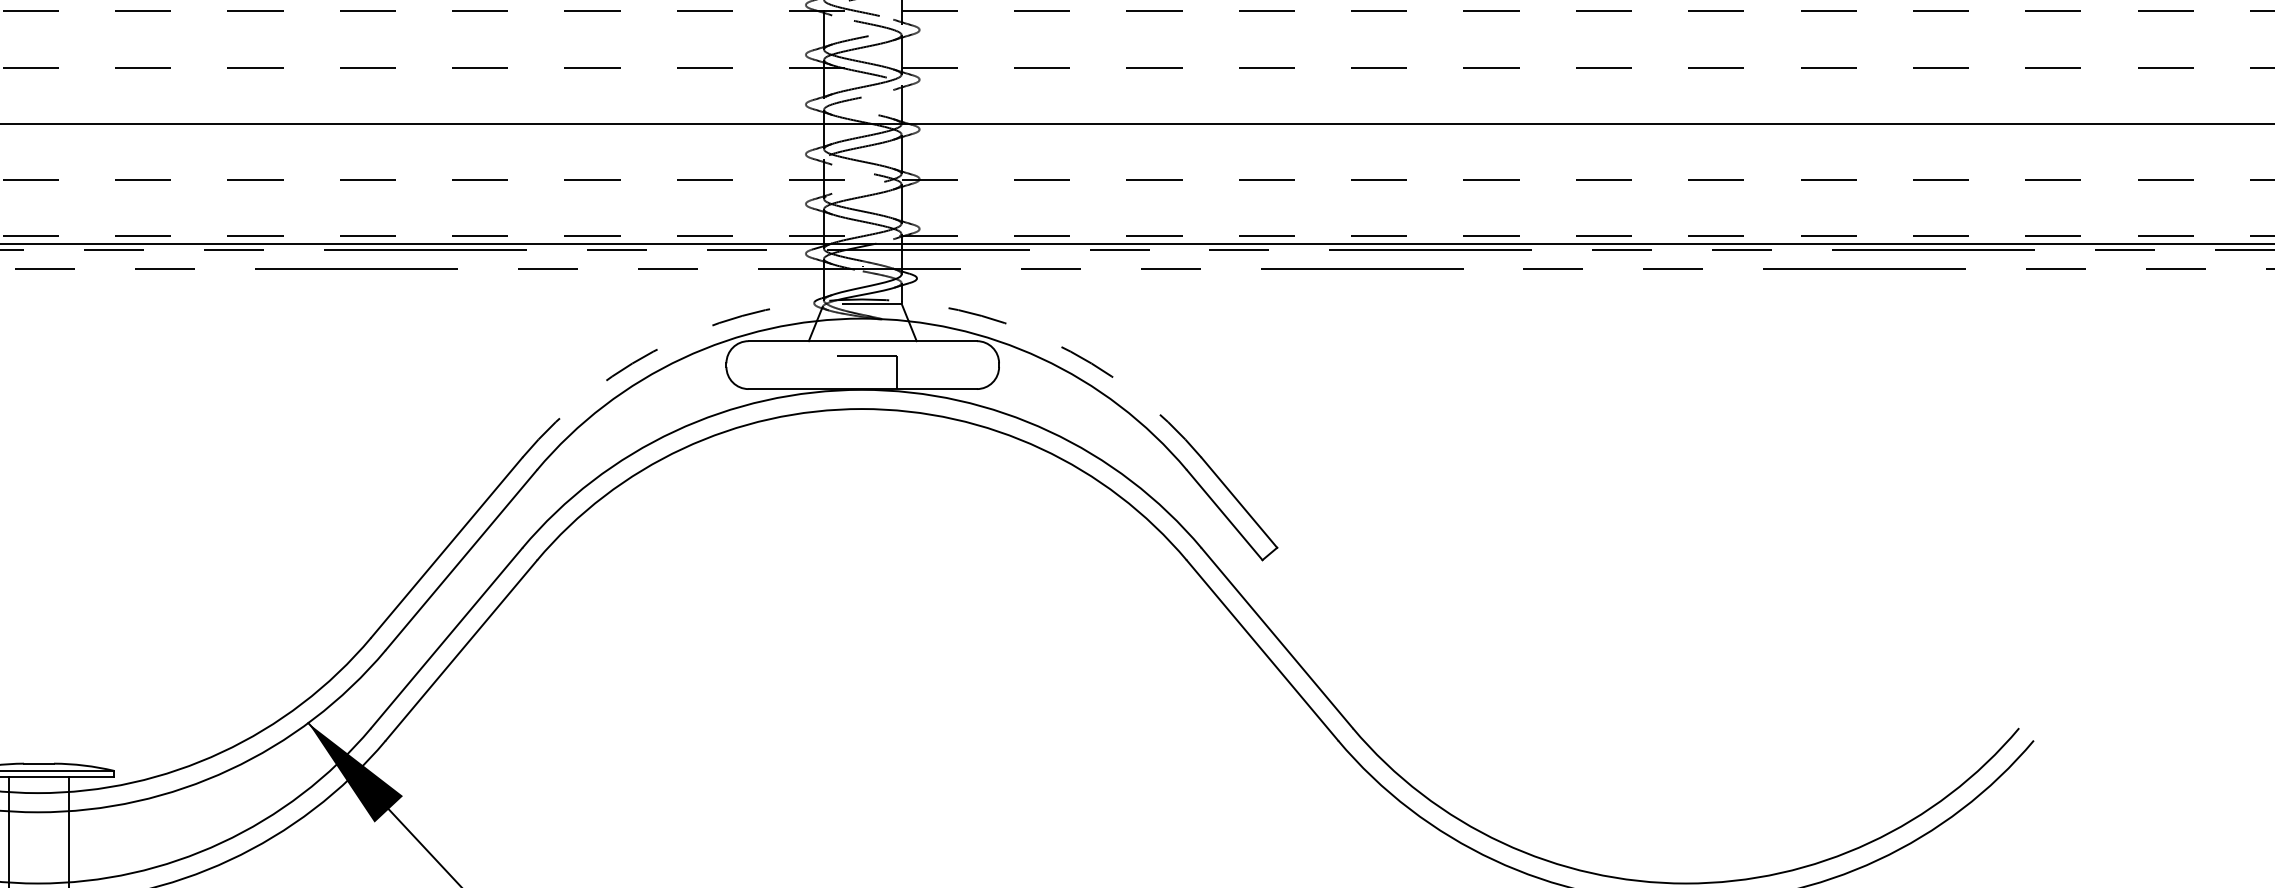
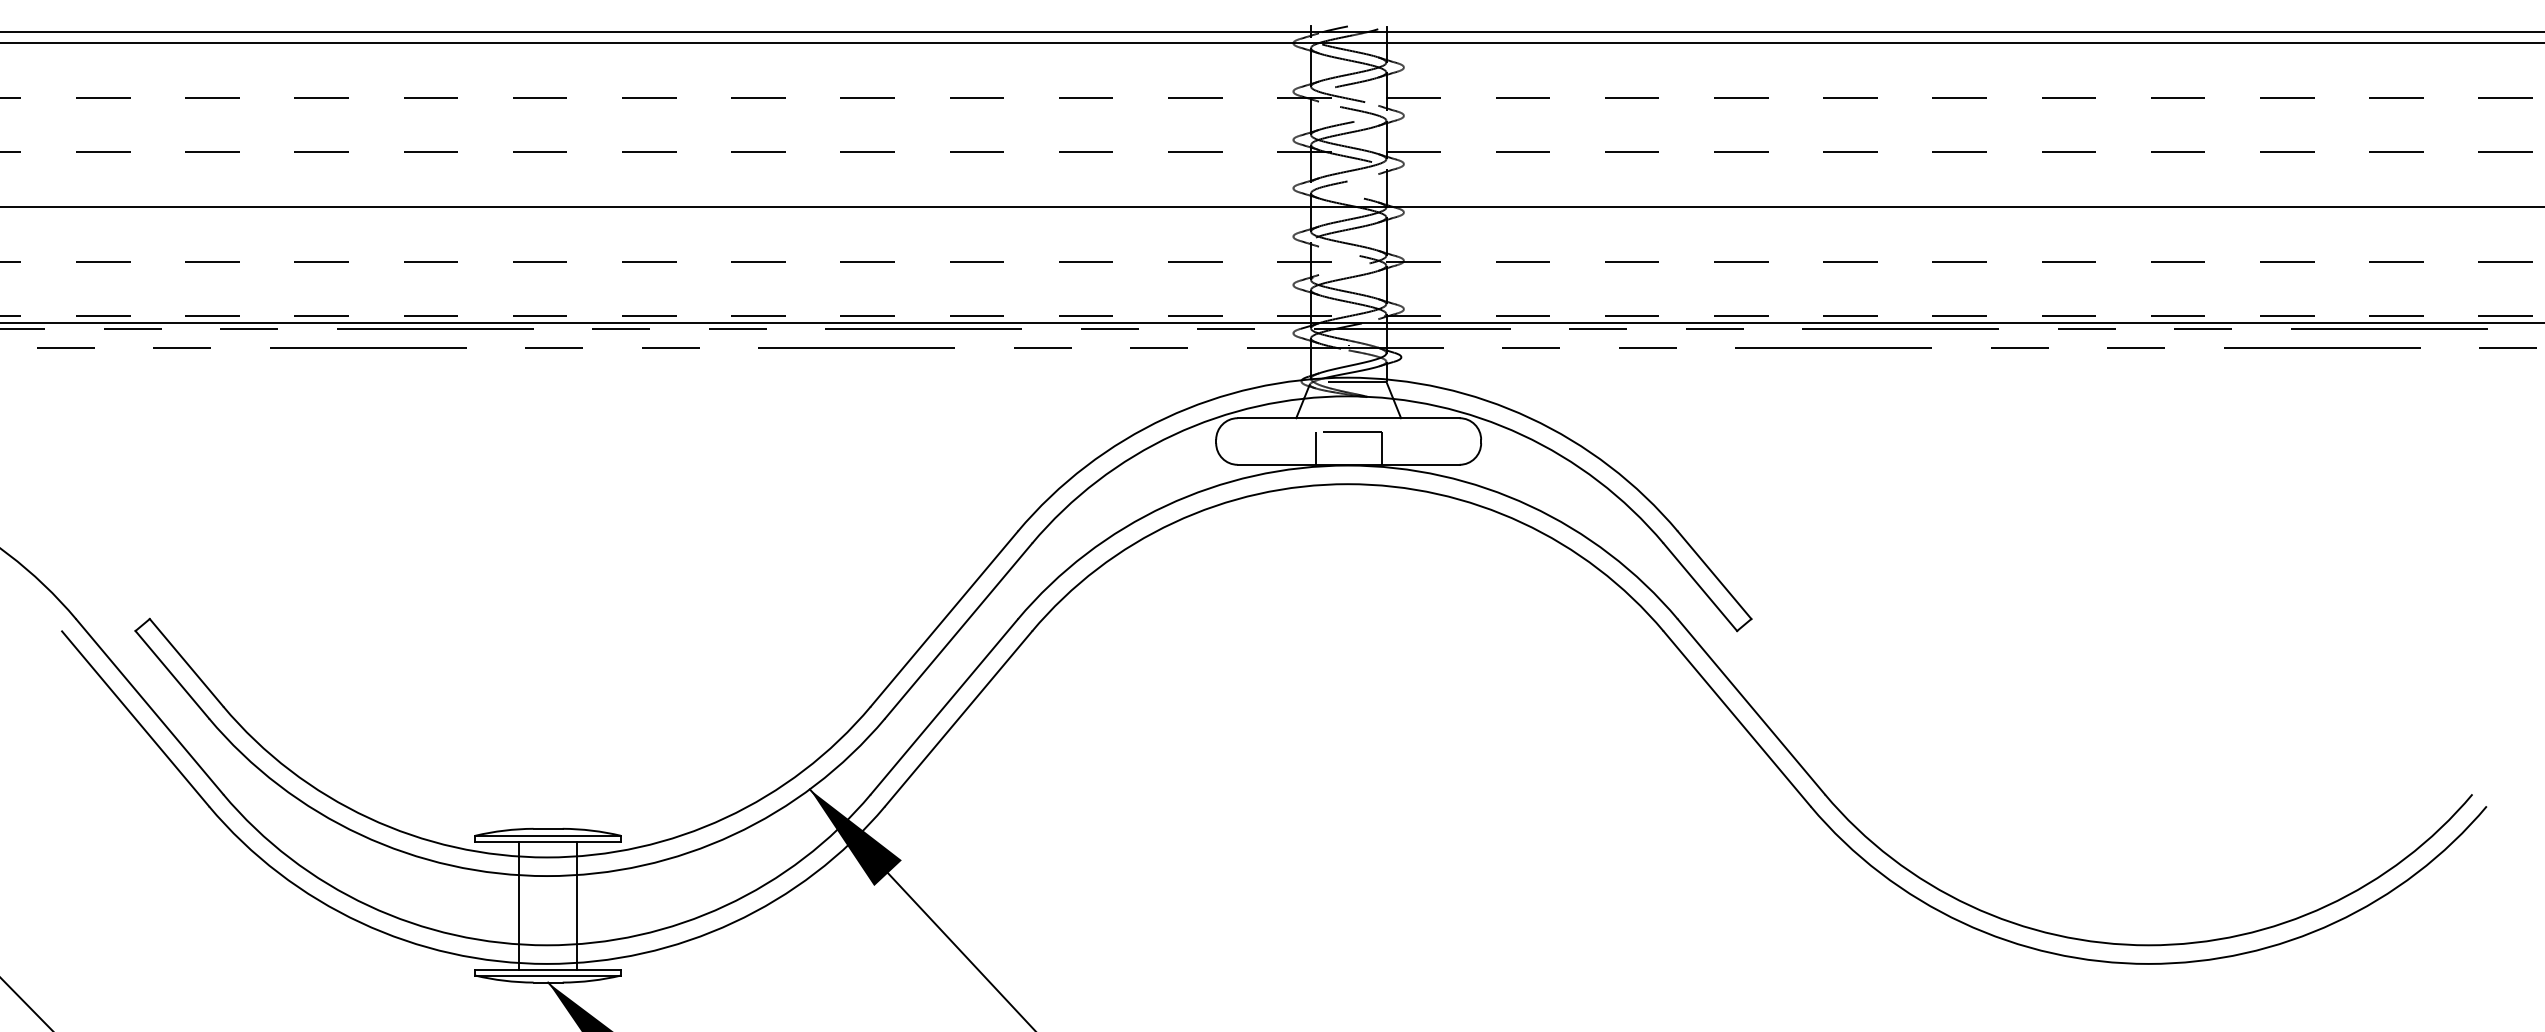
arc: (861, 299) -> (1347, 377), dashed -> solid
line: (828, 372) -> (1315, 448), added

